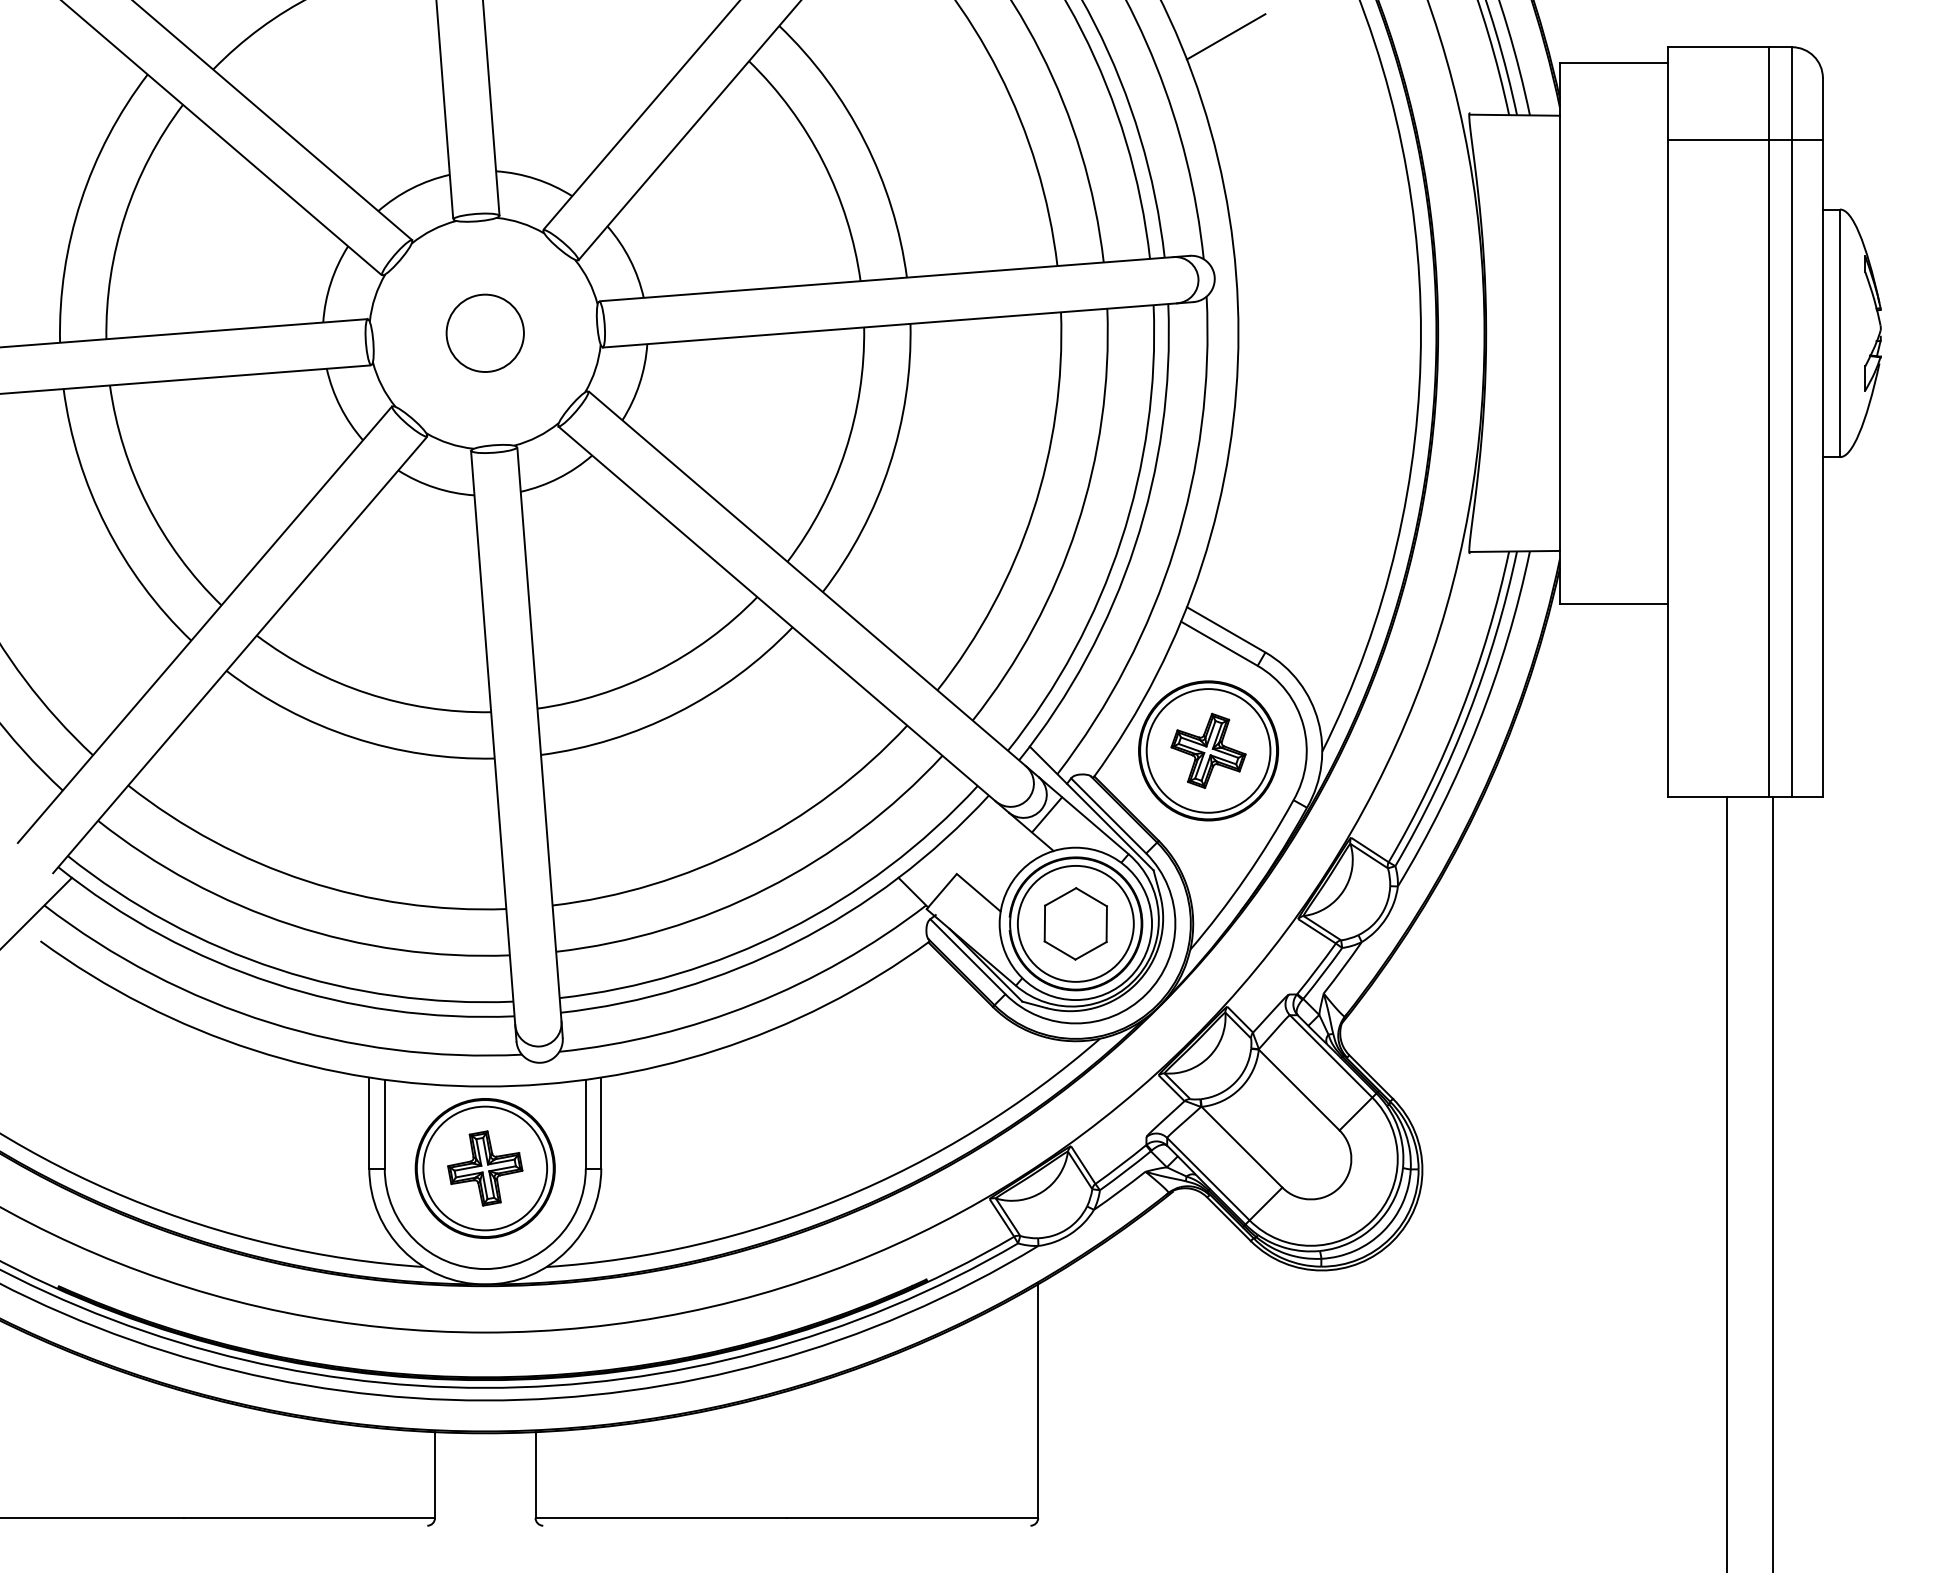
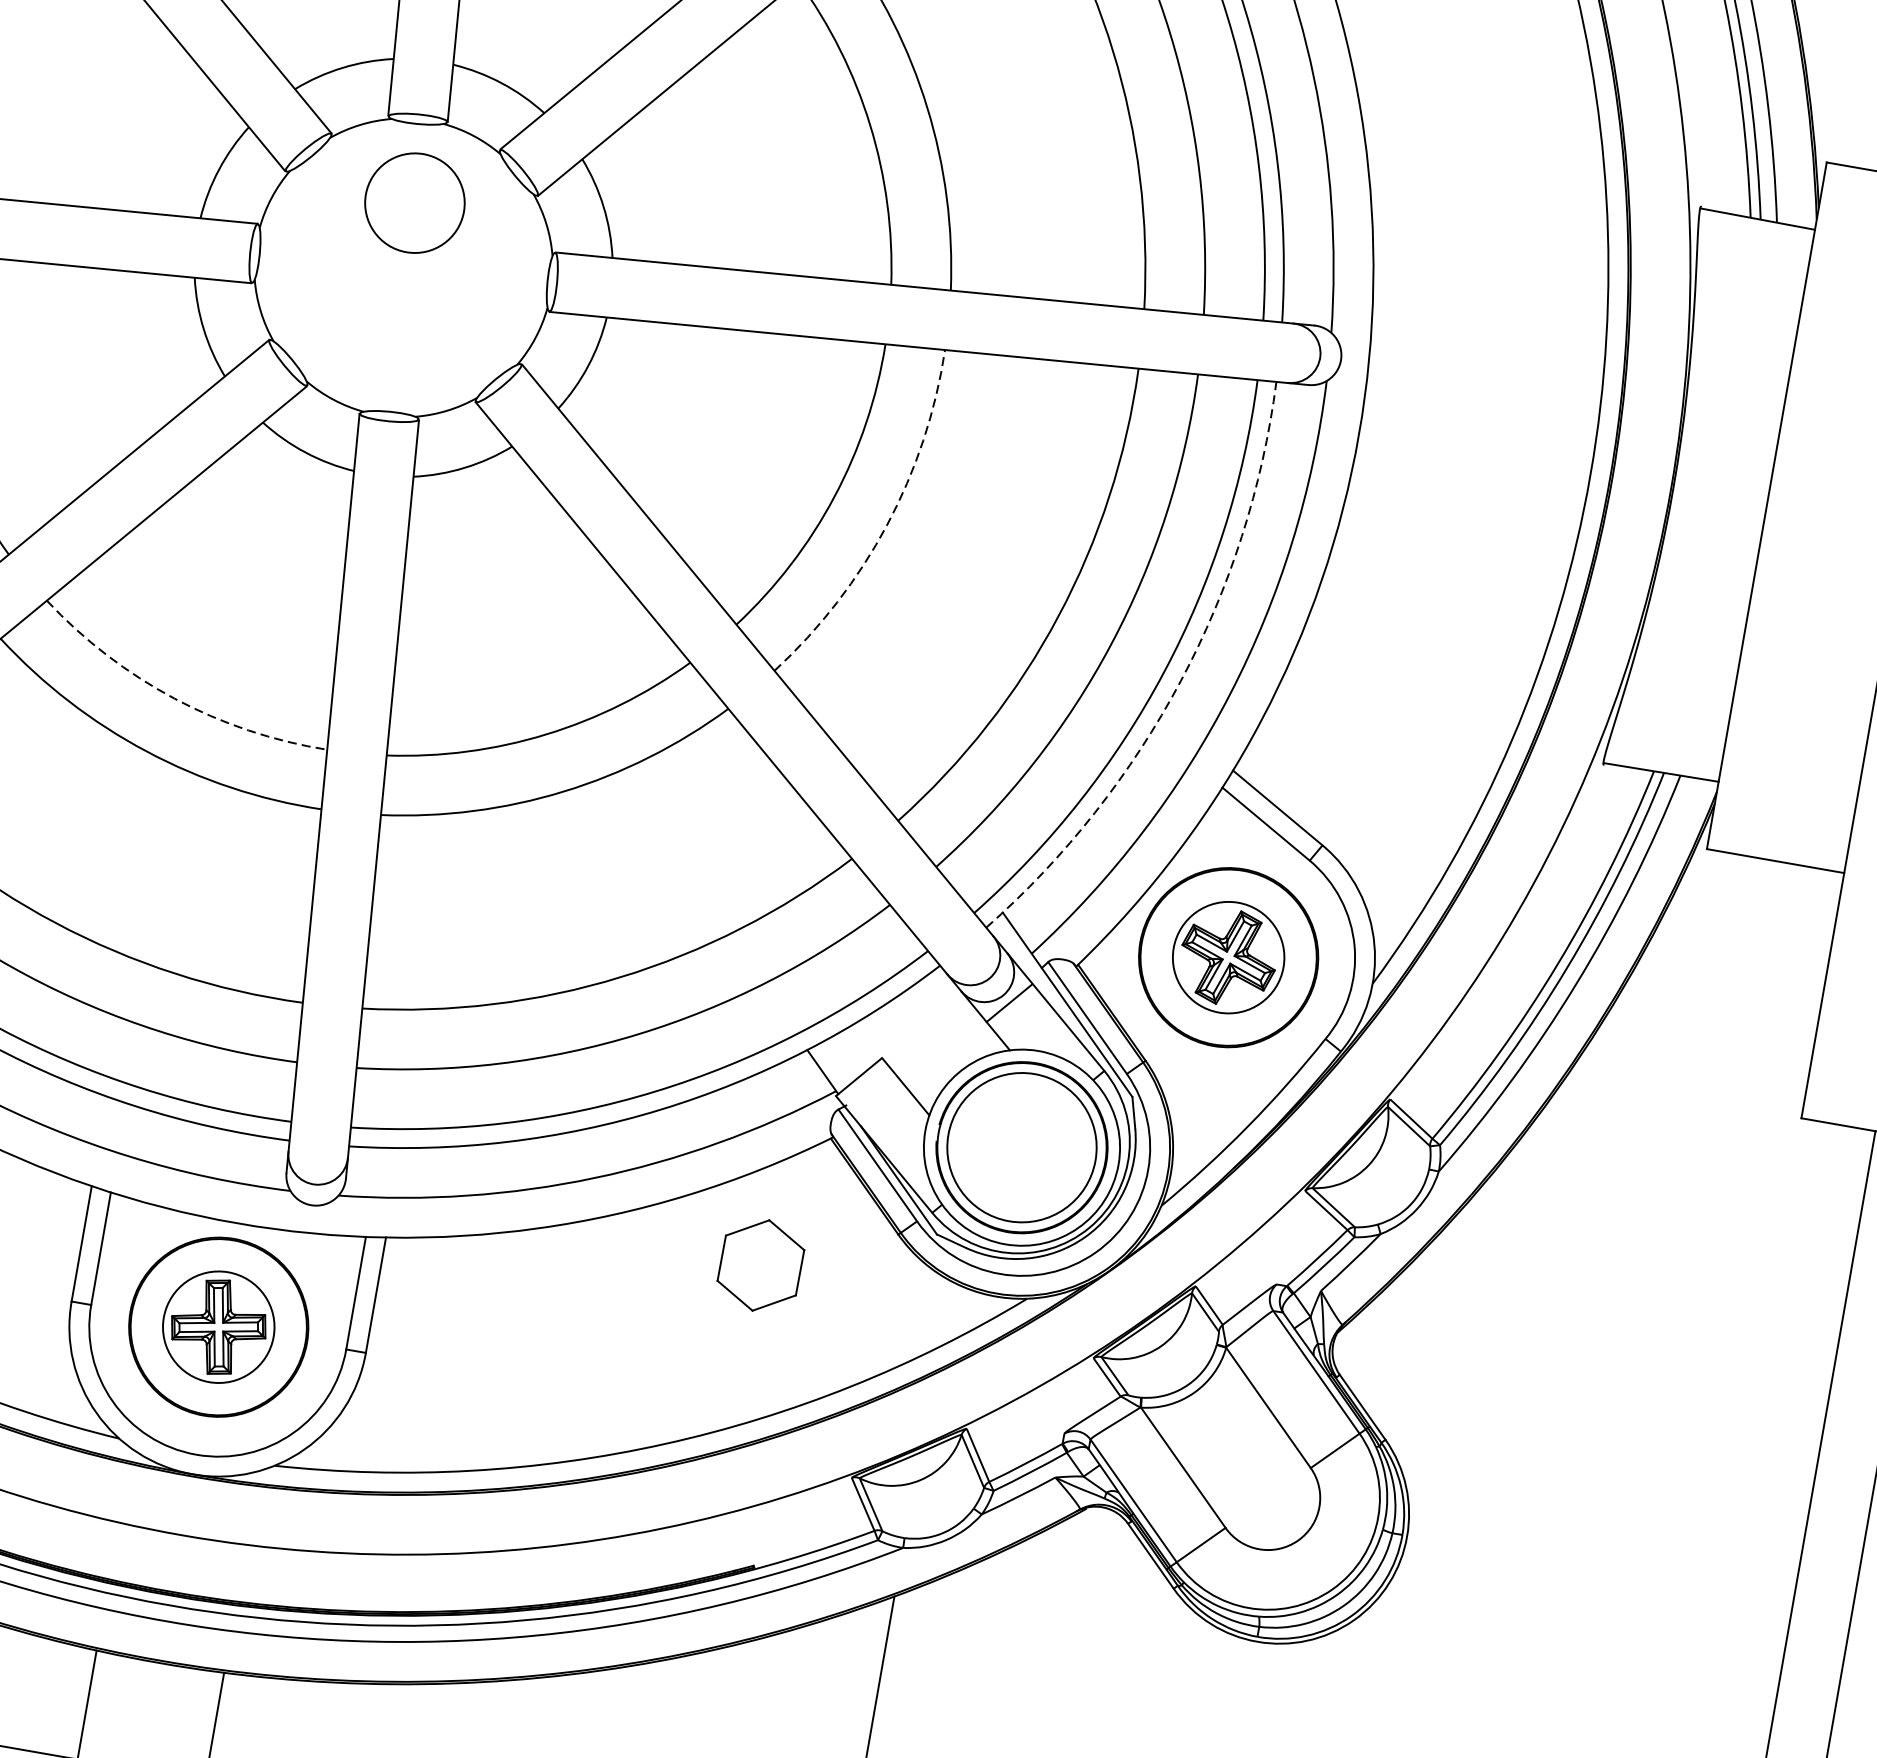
line: (1225, 36) -> (1408, 55), removed
circle: (484, 332) -> (414, 201), moved
arc: (889, 465) -> (887, 525), solid -> dashed
arc: (1135, 545) -> (1181, 680), solid -> dashed
arc: (367, 693) -> (174, 698), solid -> dashed
circle: (1208, 750) -> (1228, 957), size x0.7
part: (1075, 923) -> (760, 1264), moved
circle: (485, 1168) -> (219, 1327), size x0.7

